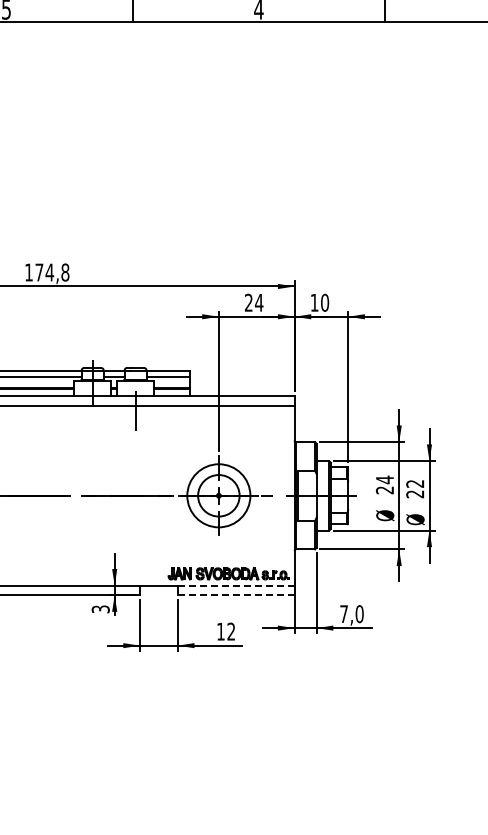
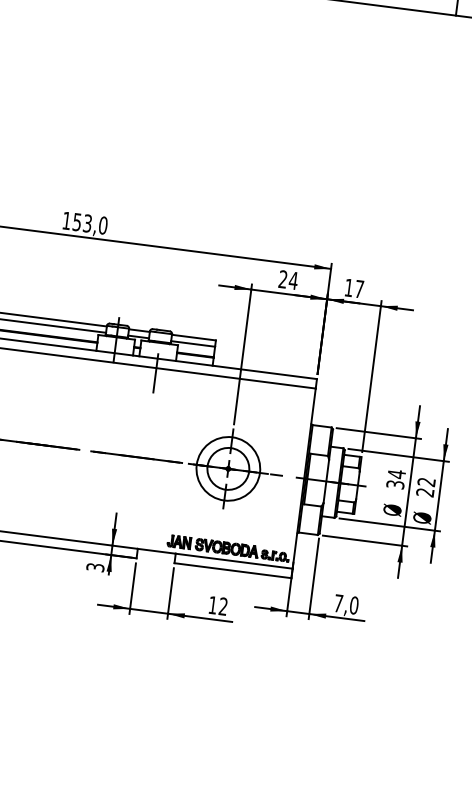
text: (52, 272) -> (90, 223), 174,8 -> 153,0
text: (325, 302) -> (359, 288), 10 -> 17
text: (385, 490) -> (395, 484), 24 -> 34
line: (236, 585) -> (234, 561), dashed -> solid
line: (236, 595) -> (233, 571), dashed -> solid

